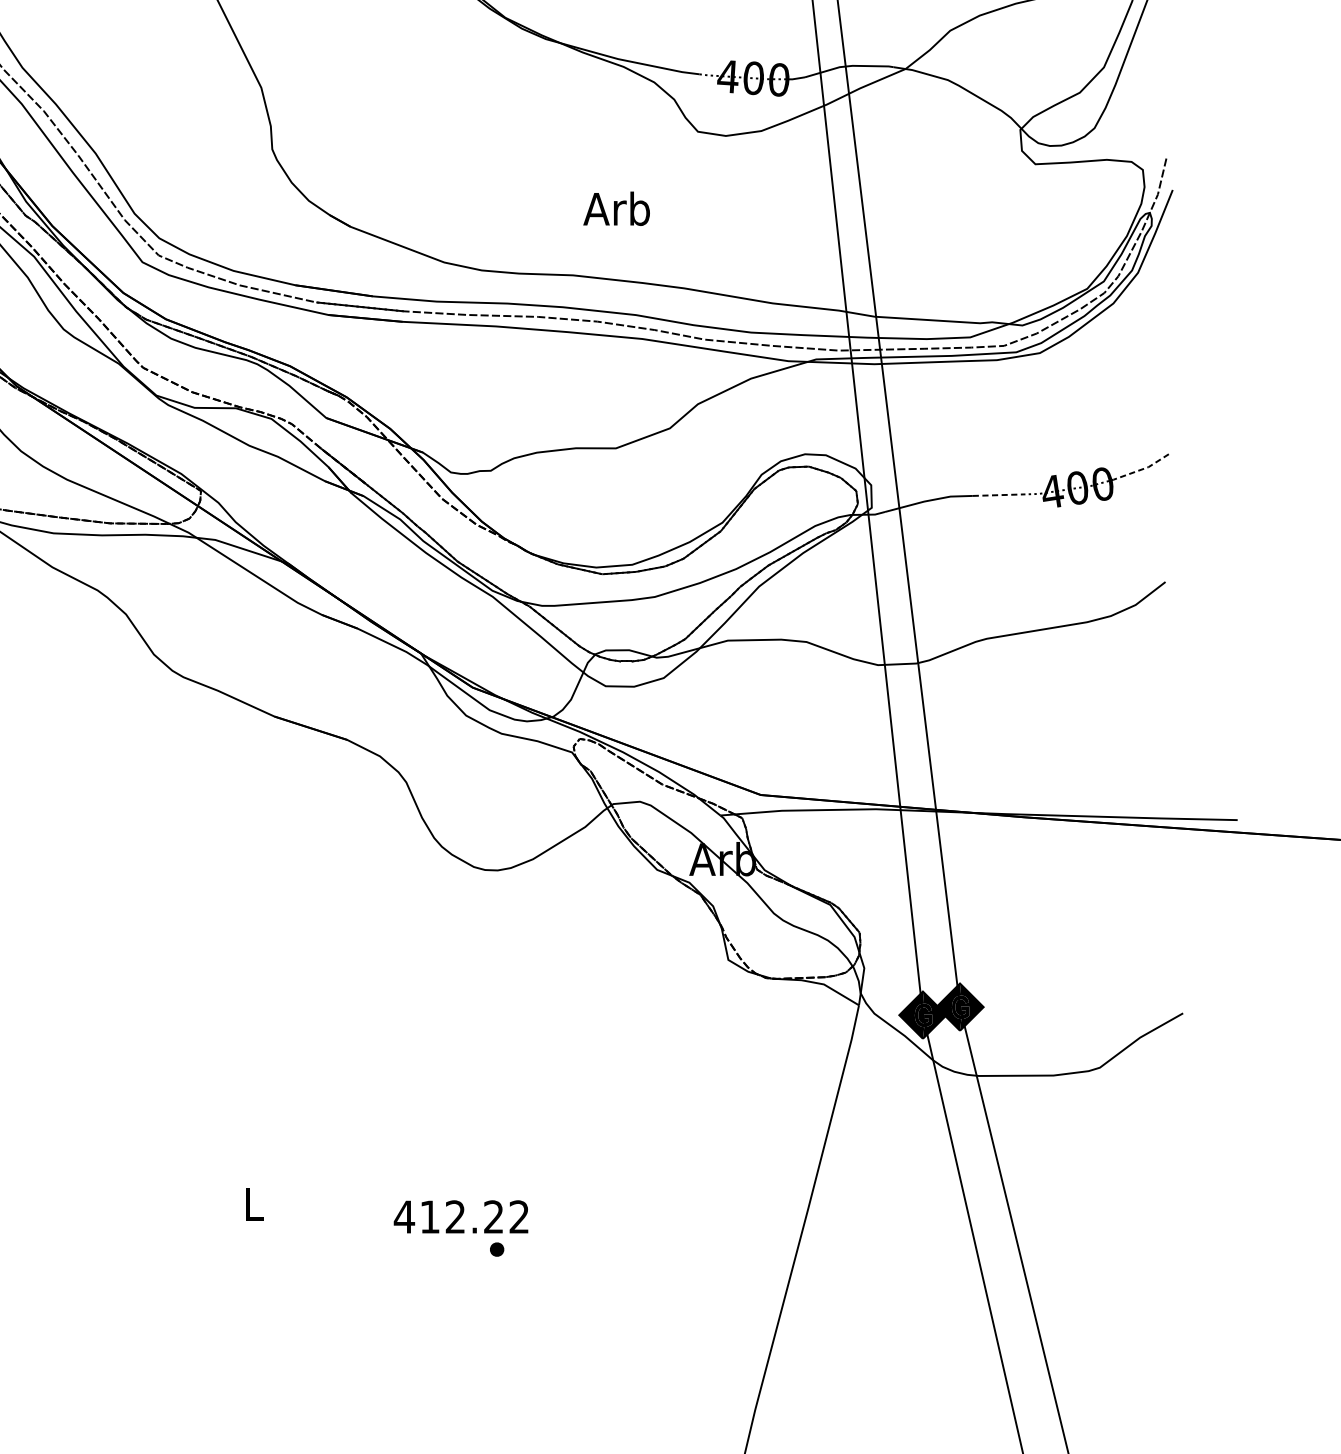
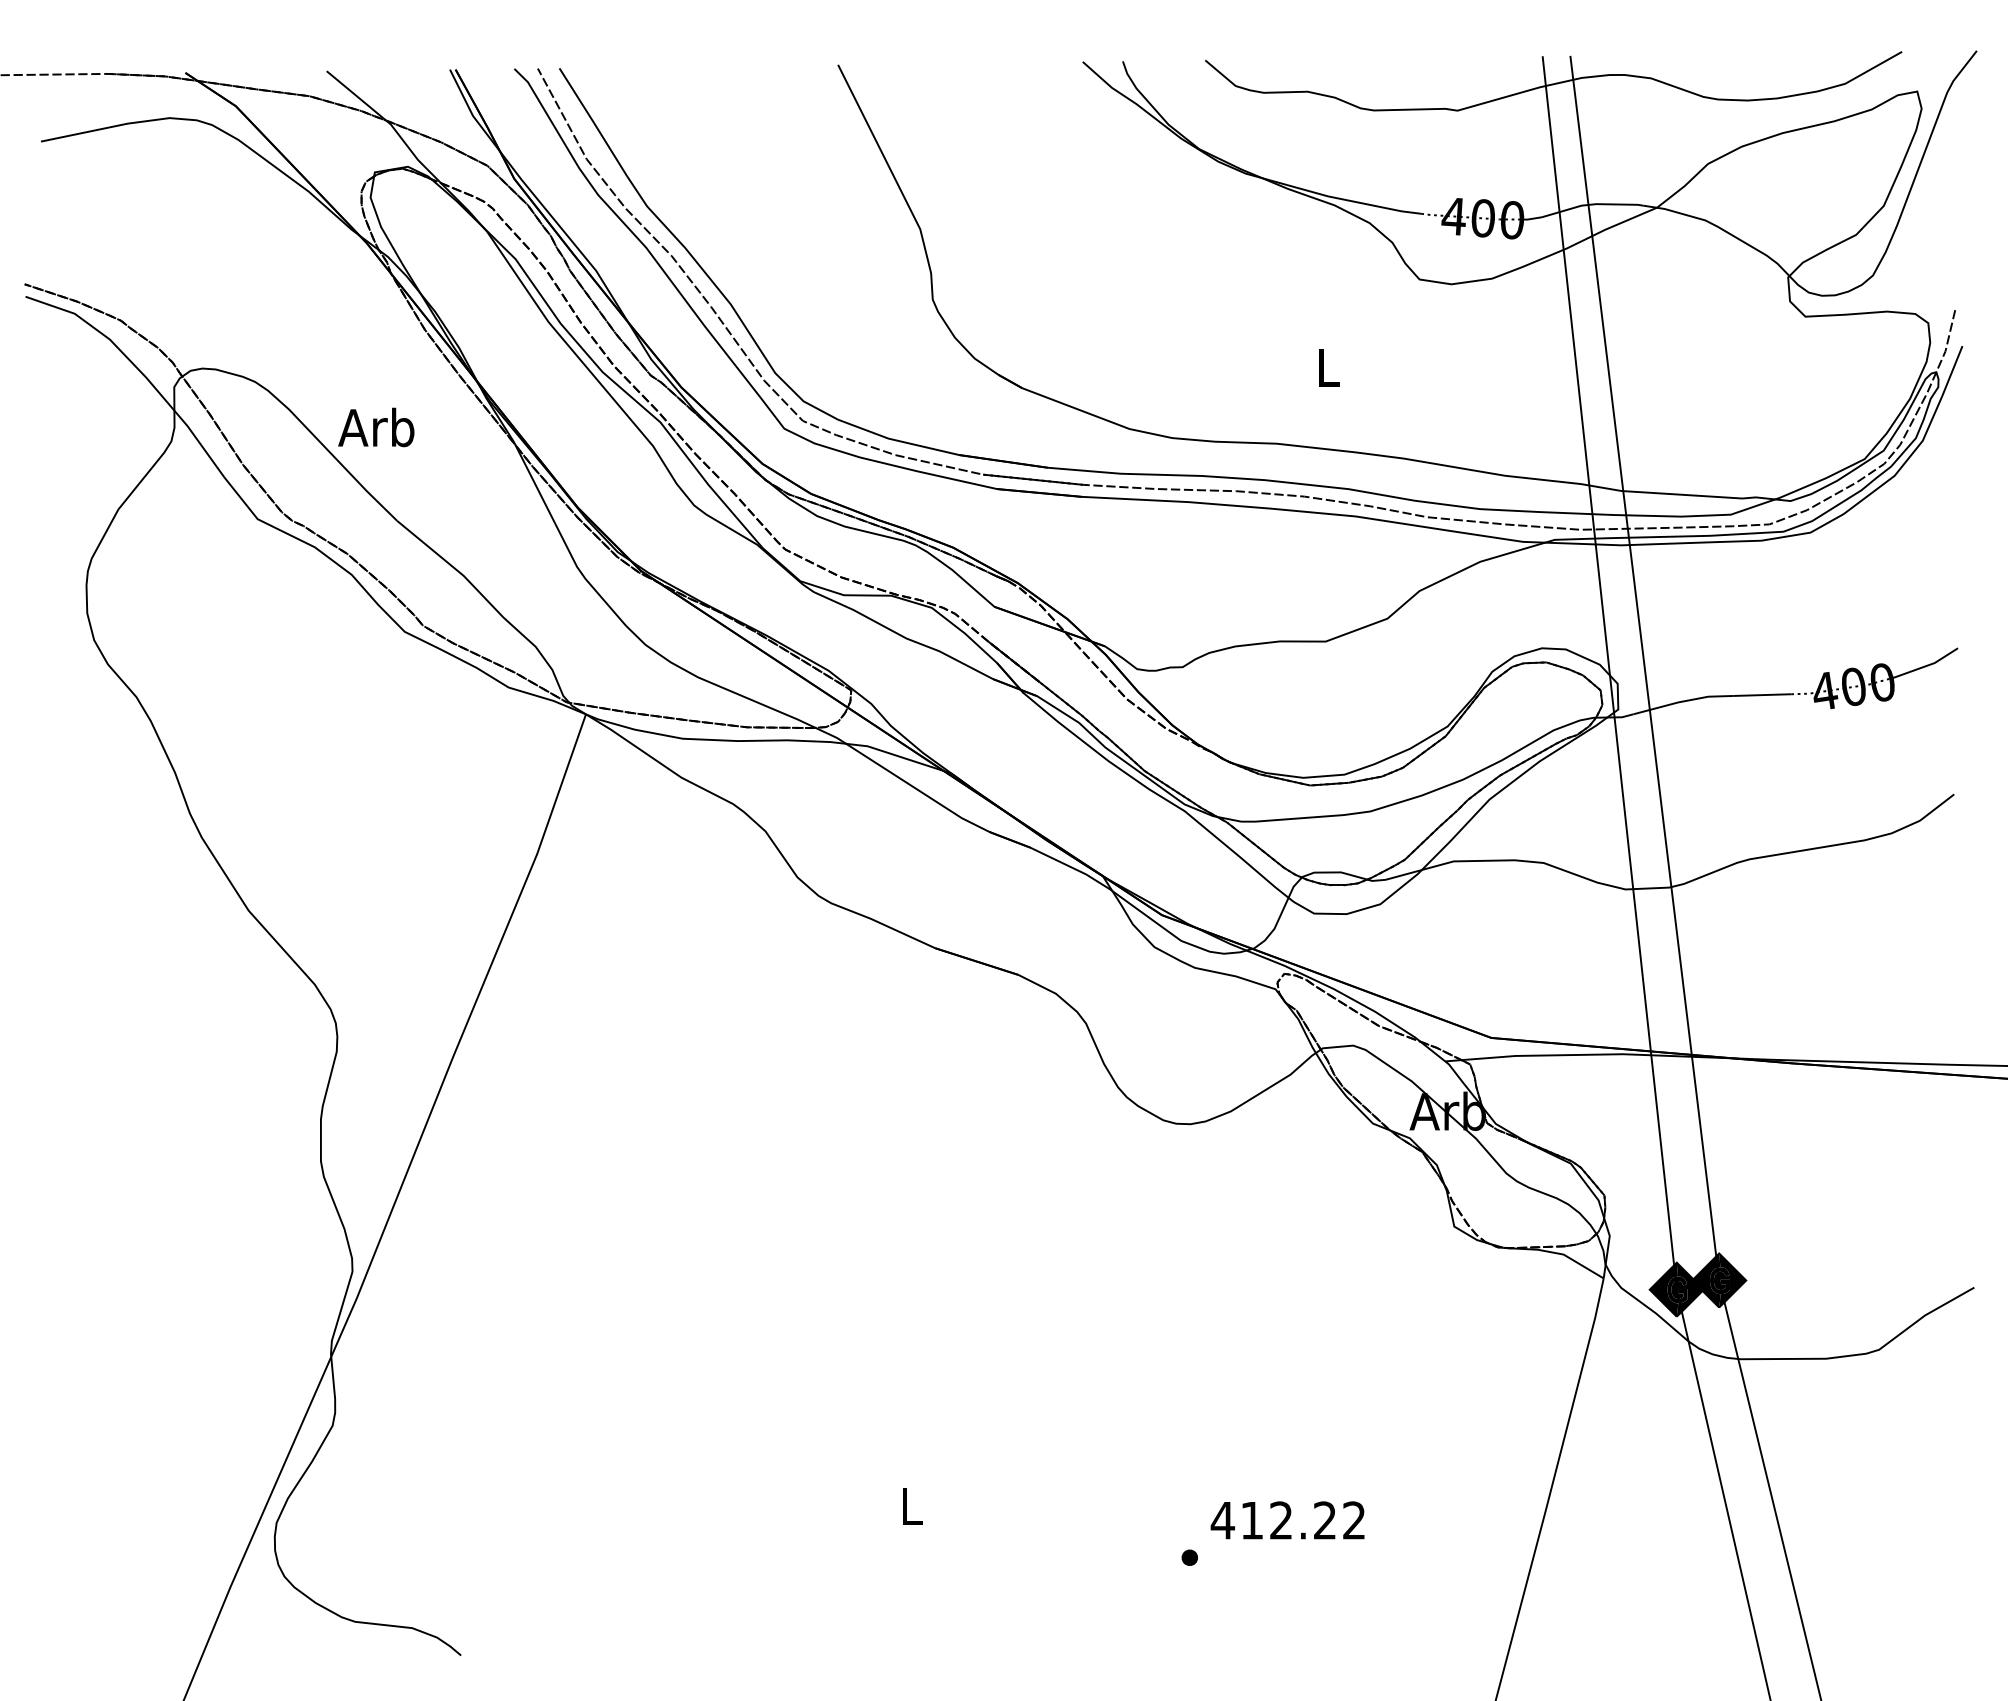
text: (616, 208) -> (1326, 367), Arb -> L
line: (1141, 470) -> (1926, 666), dashed -> solid
line: (997, 495) -> (1762, 695), dashed -> solid
text: (460, 1217) -> (1287, 1520), moved

